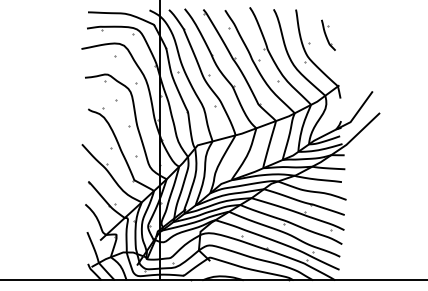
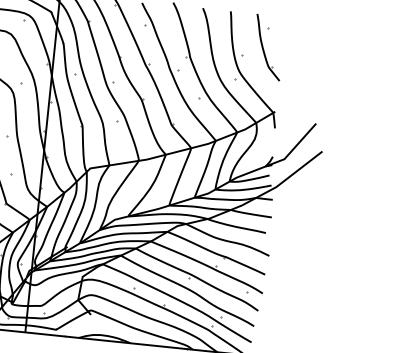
part: (328, 35) -> (268, 47), size x1.67

